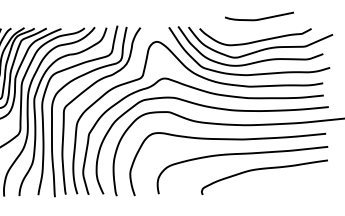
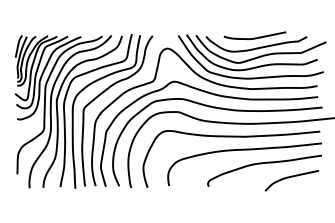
curve: (258, 18) -> (254, 37), moved
curve: (294, 184) -> (291, 177), added

